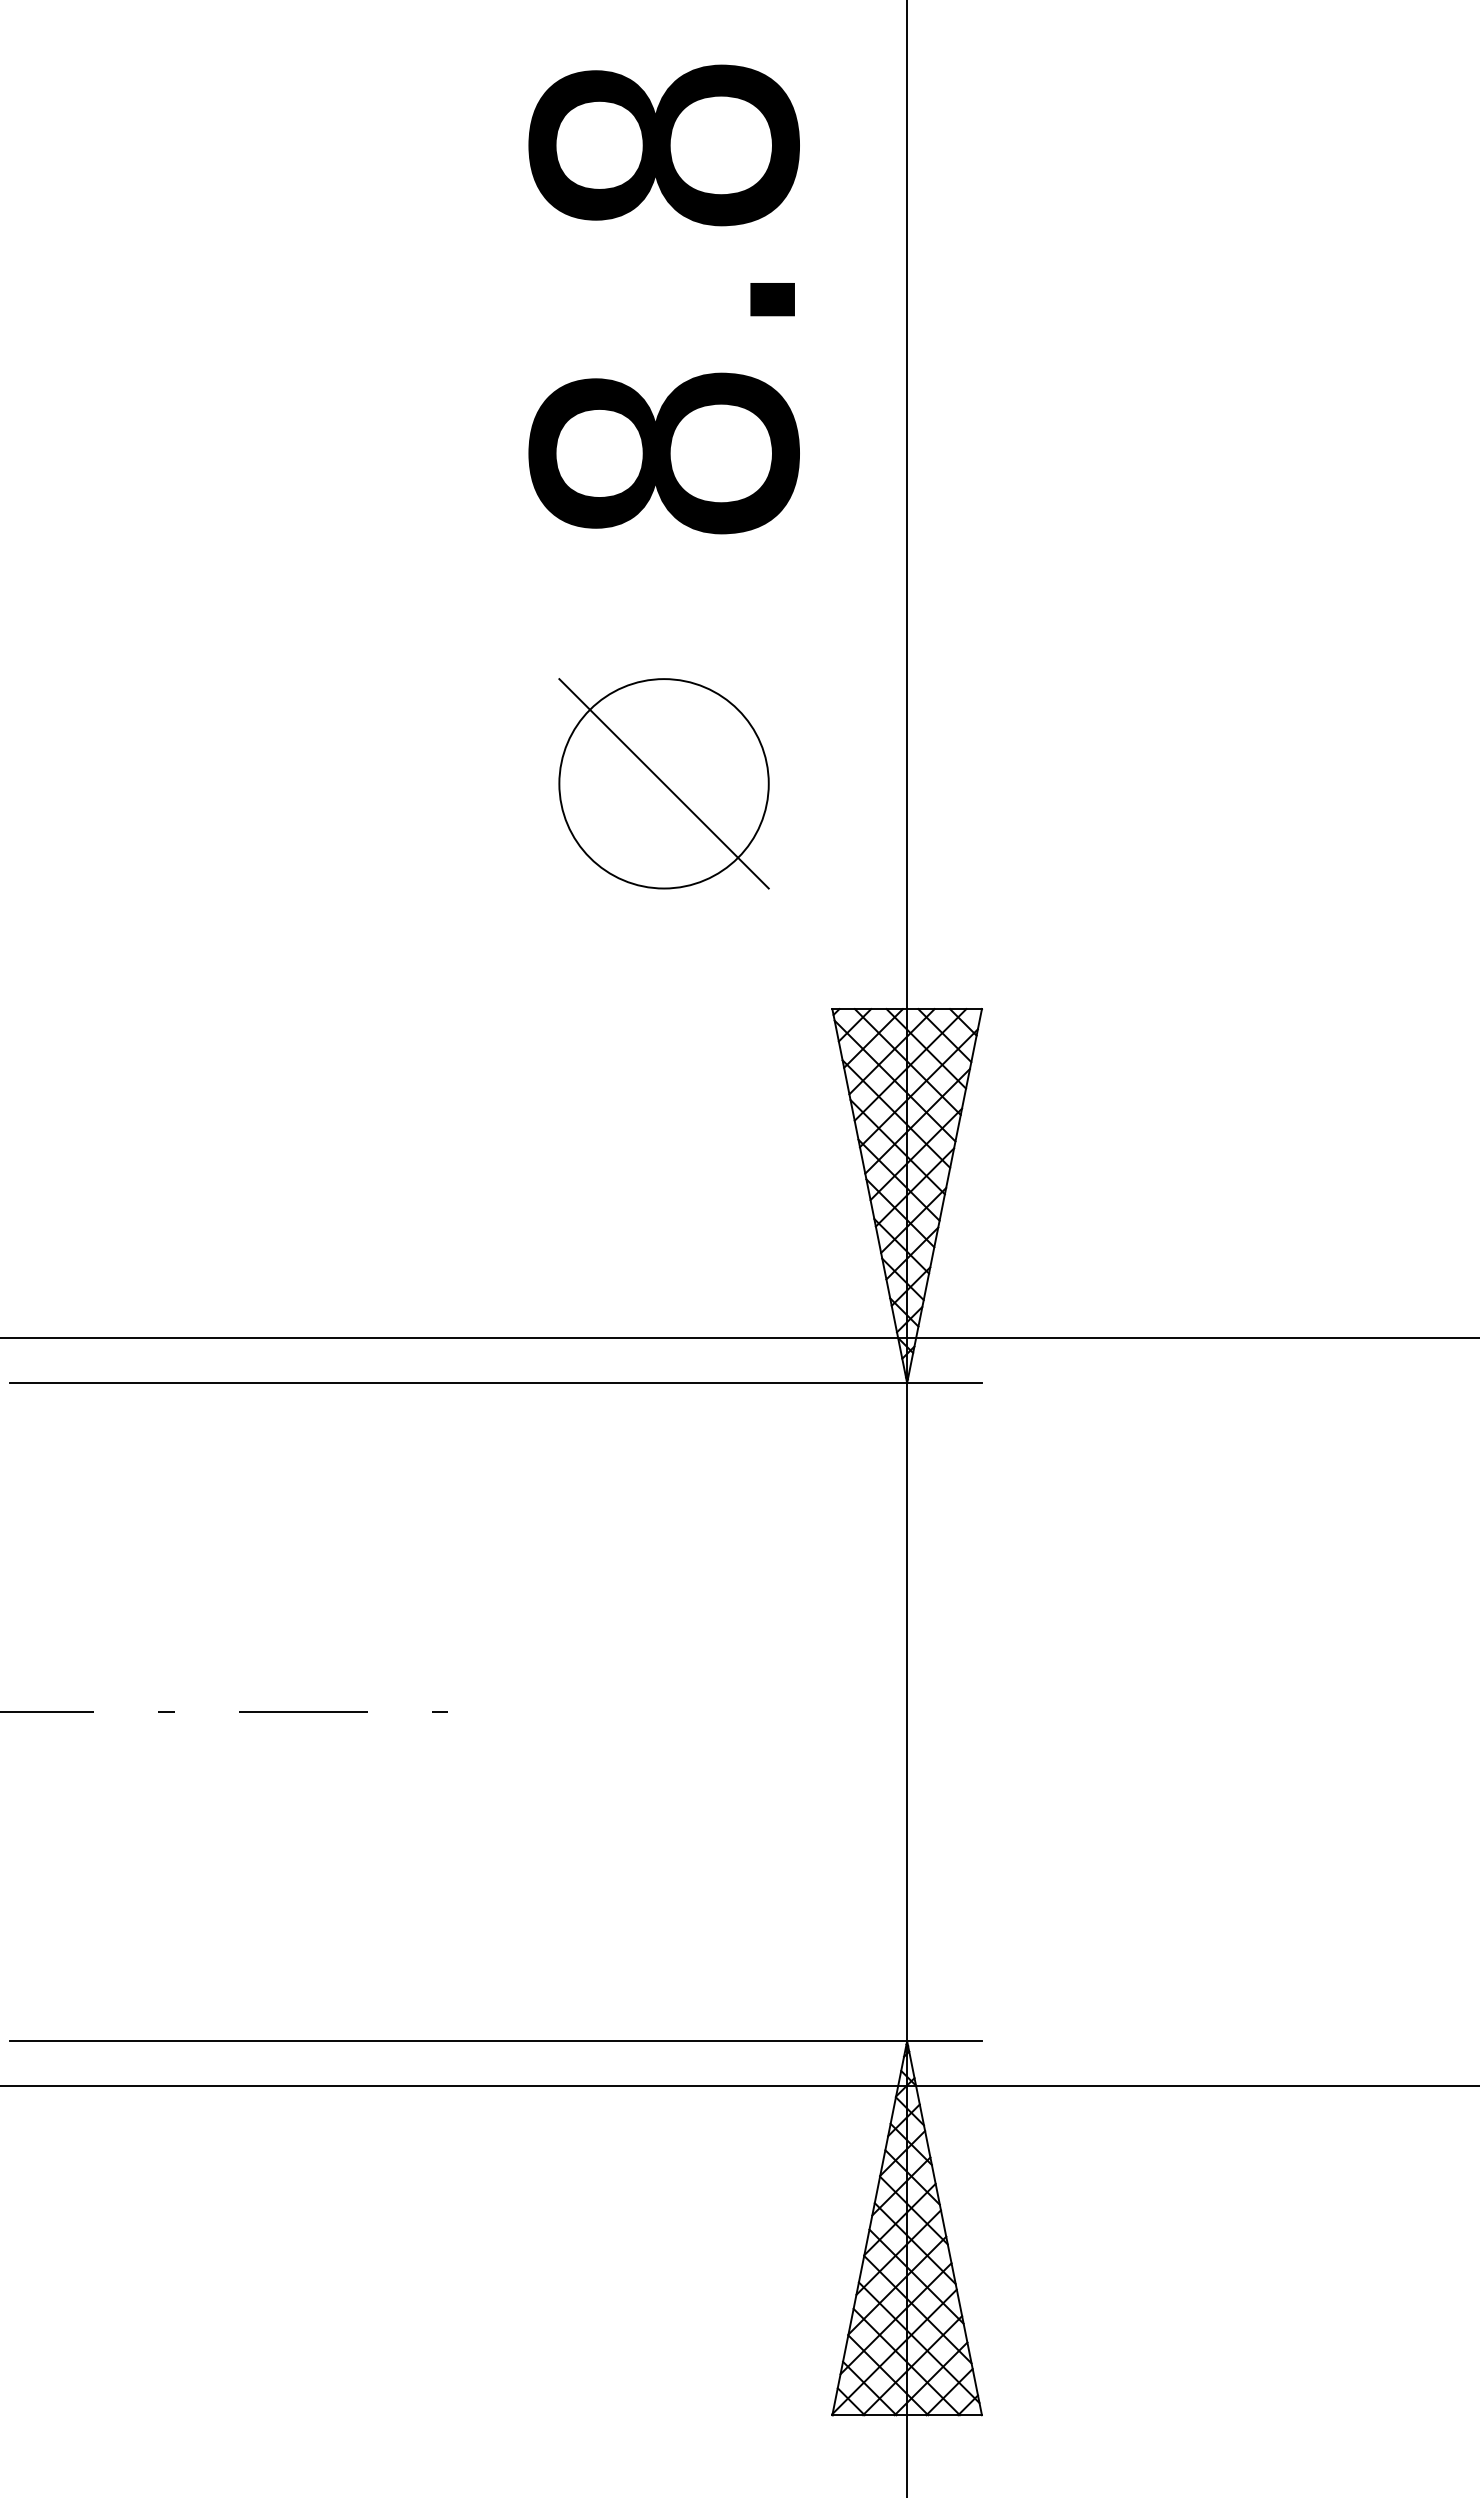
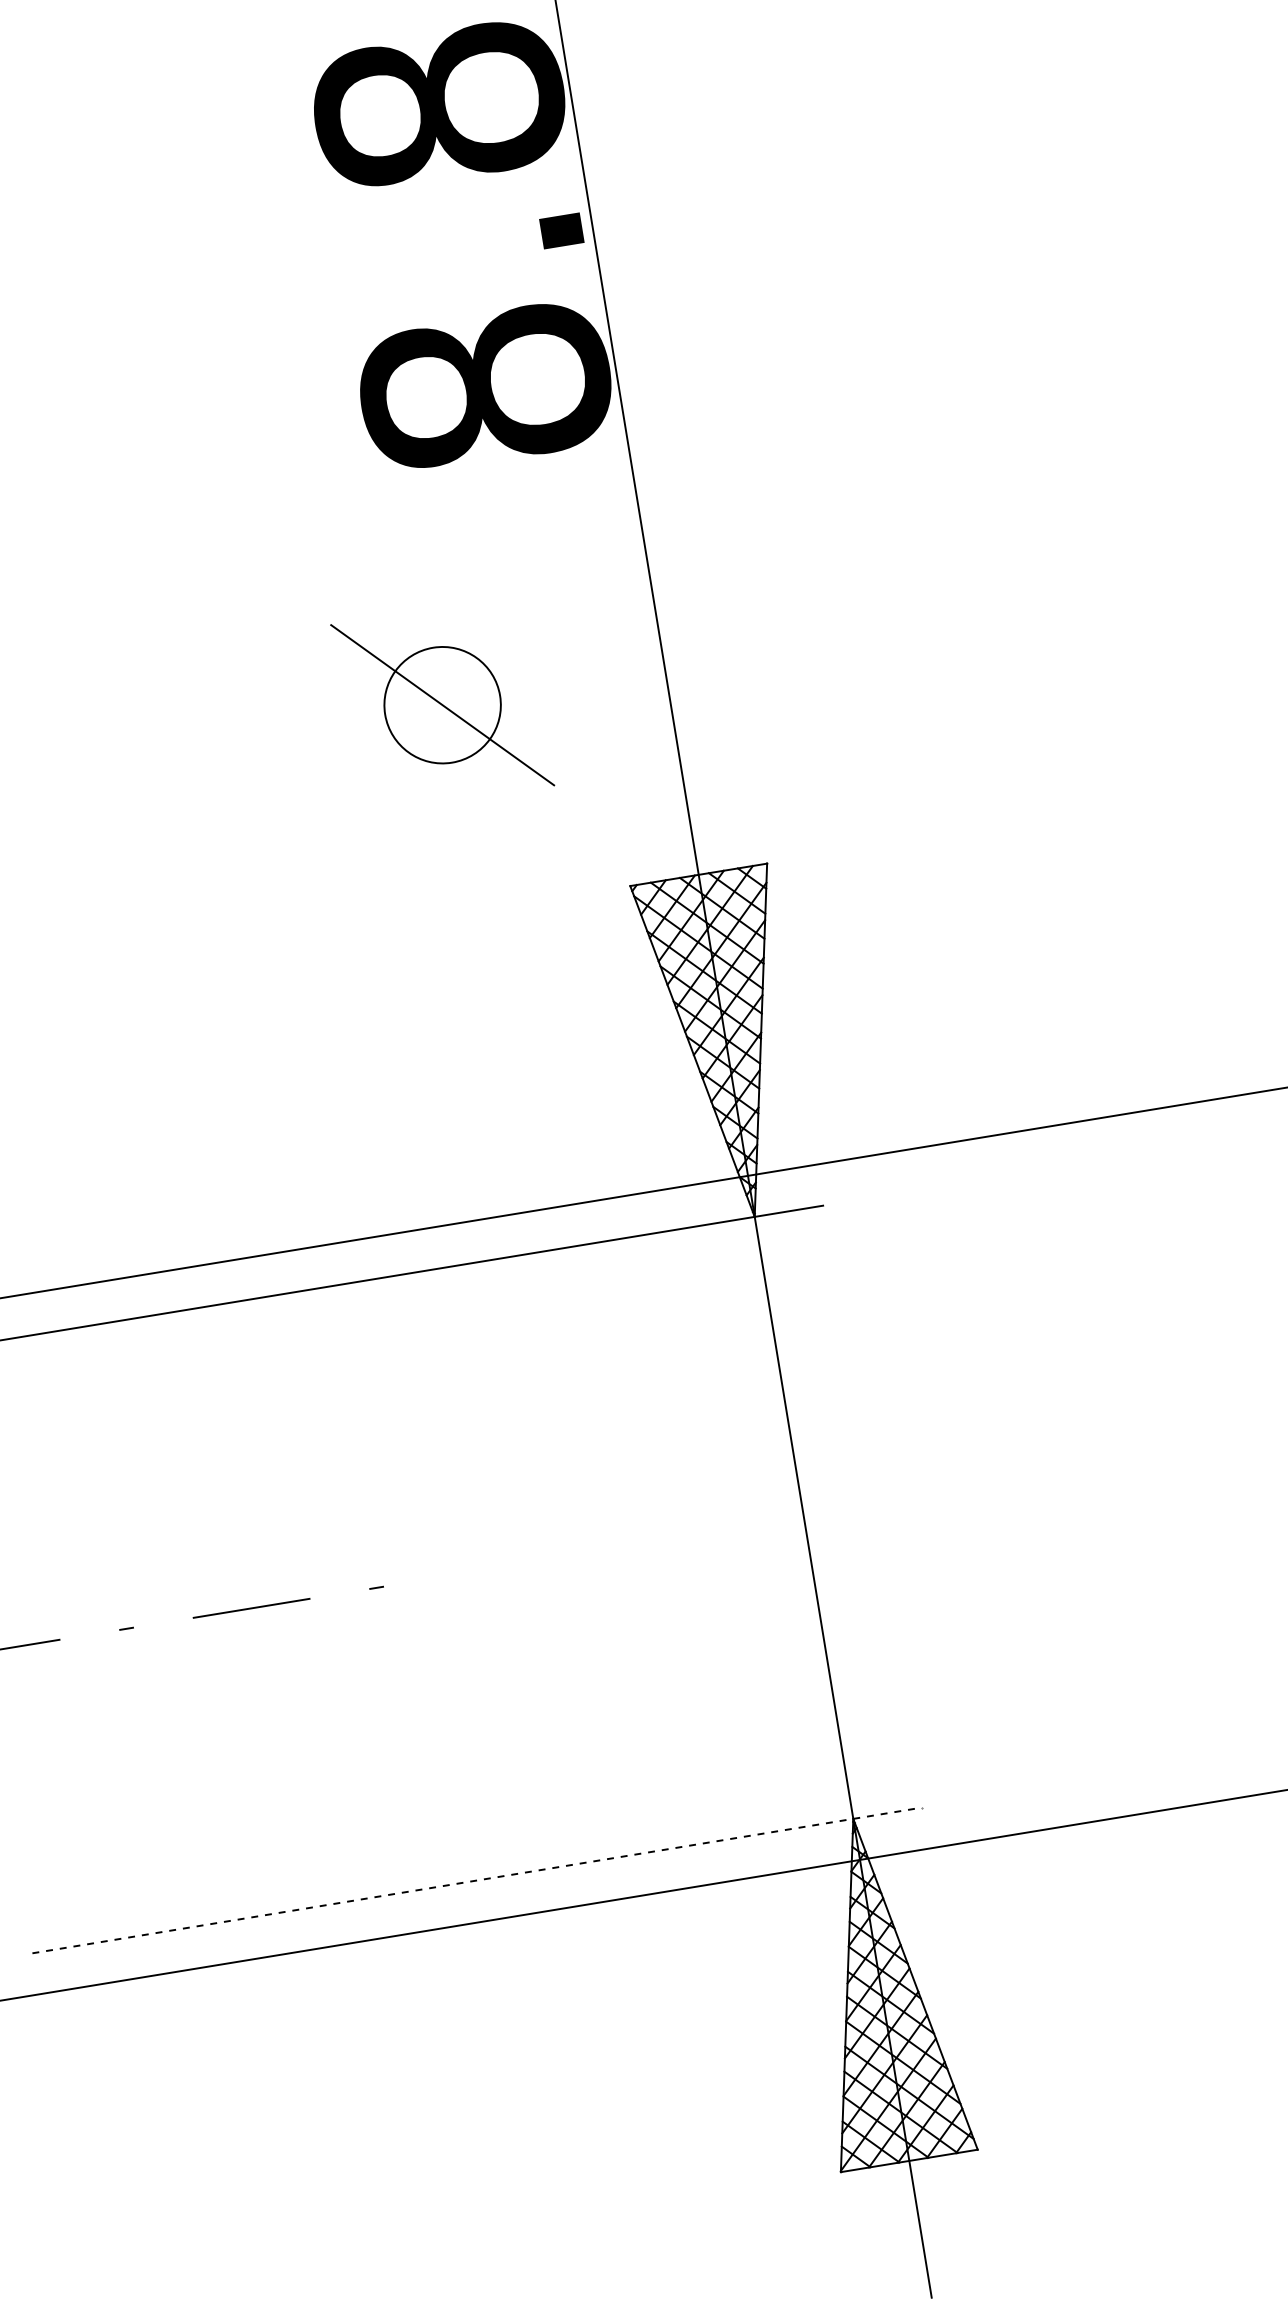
text: (663, 299) -> (461, 247), moved
circle: (663, 783) -> (442, 705), size x0.6
line: (496, 2041) -> (477, 1880), solid -> dashed

